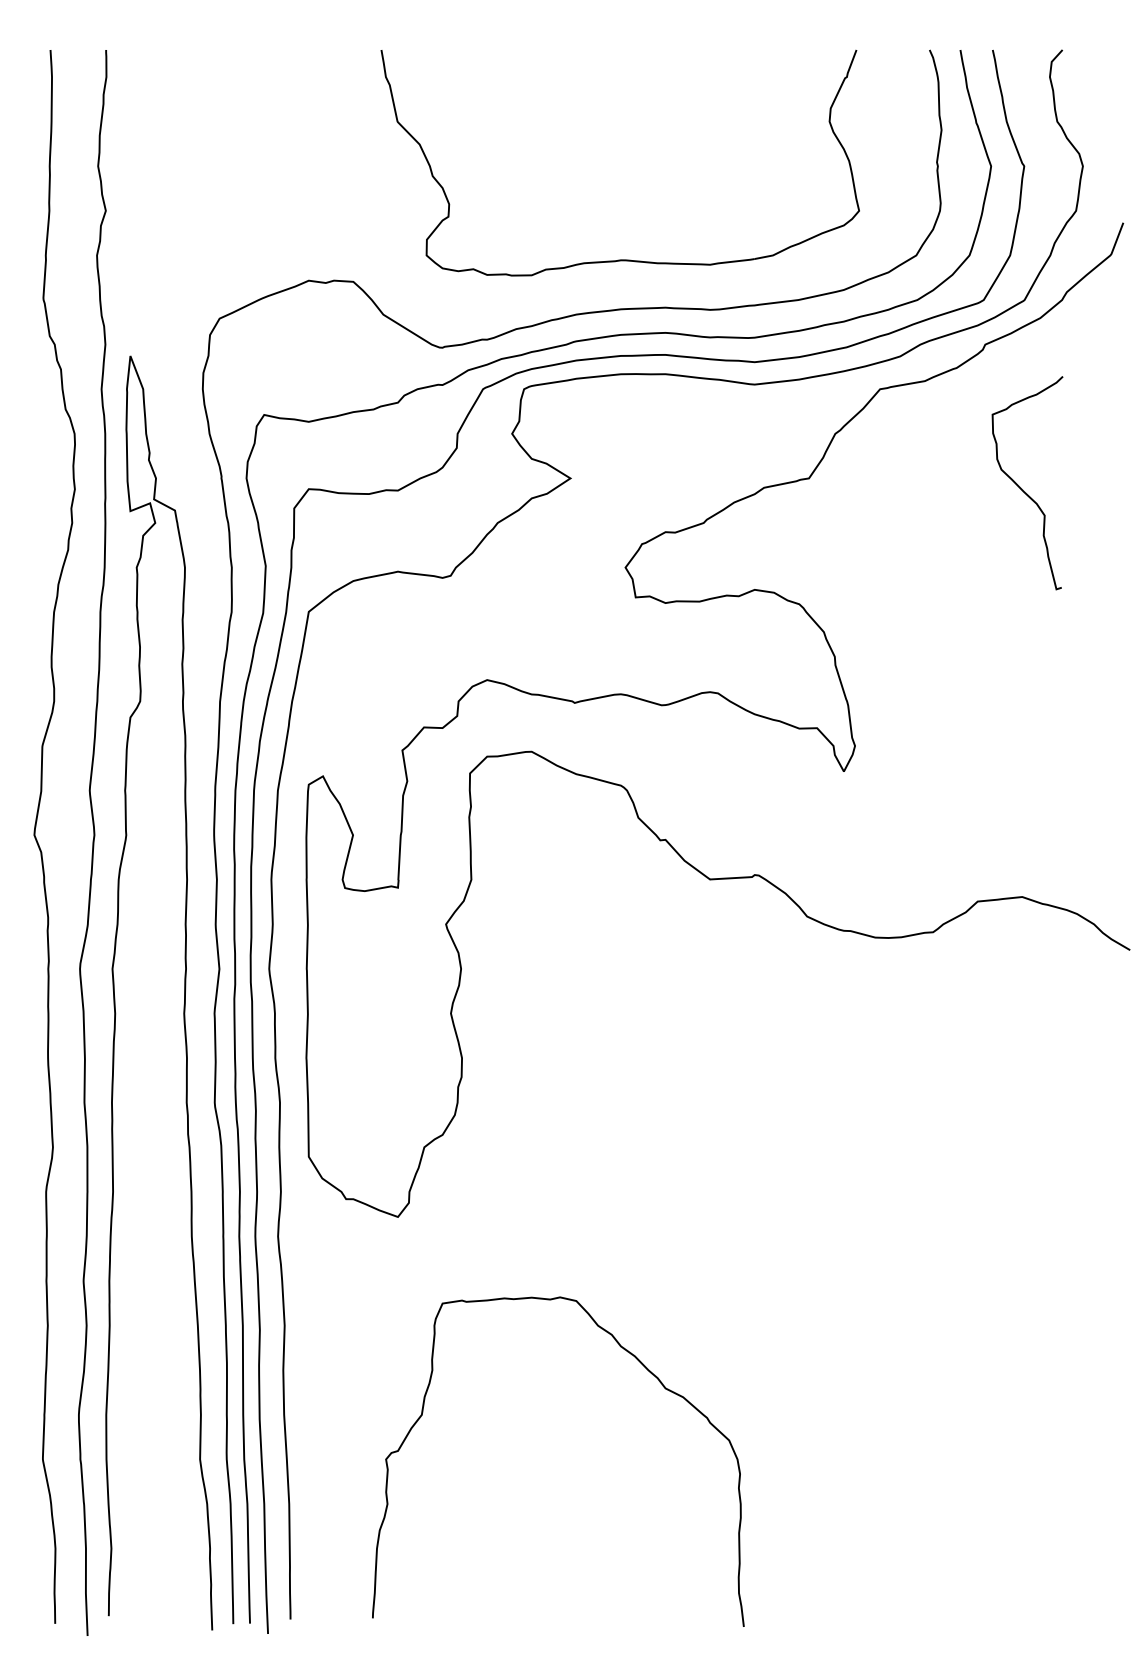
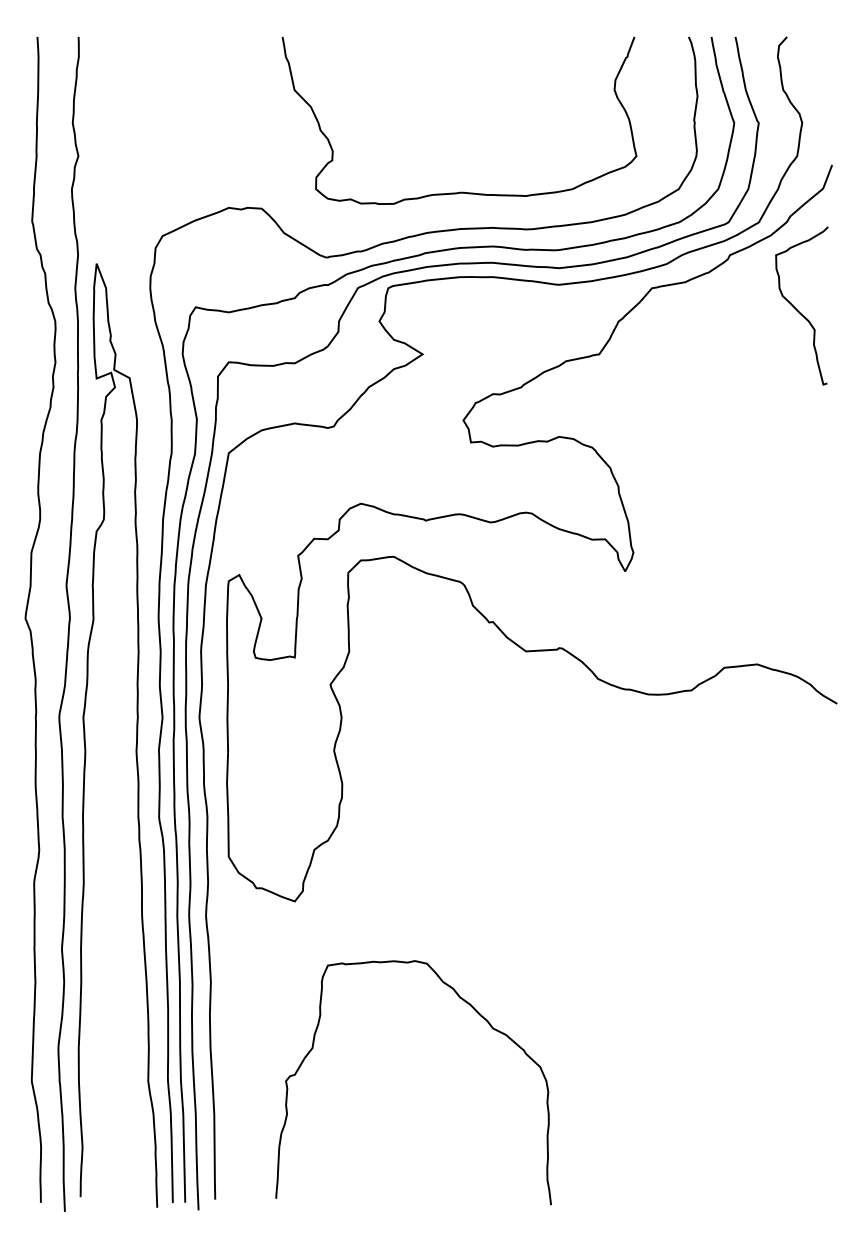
curve: (1021, 487) -> (797, 309), moved

